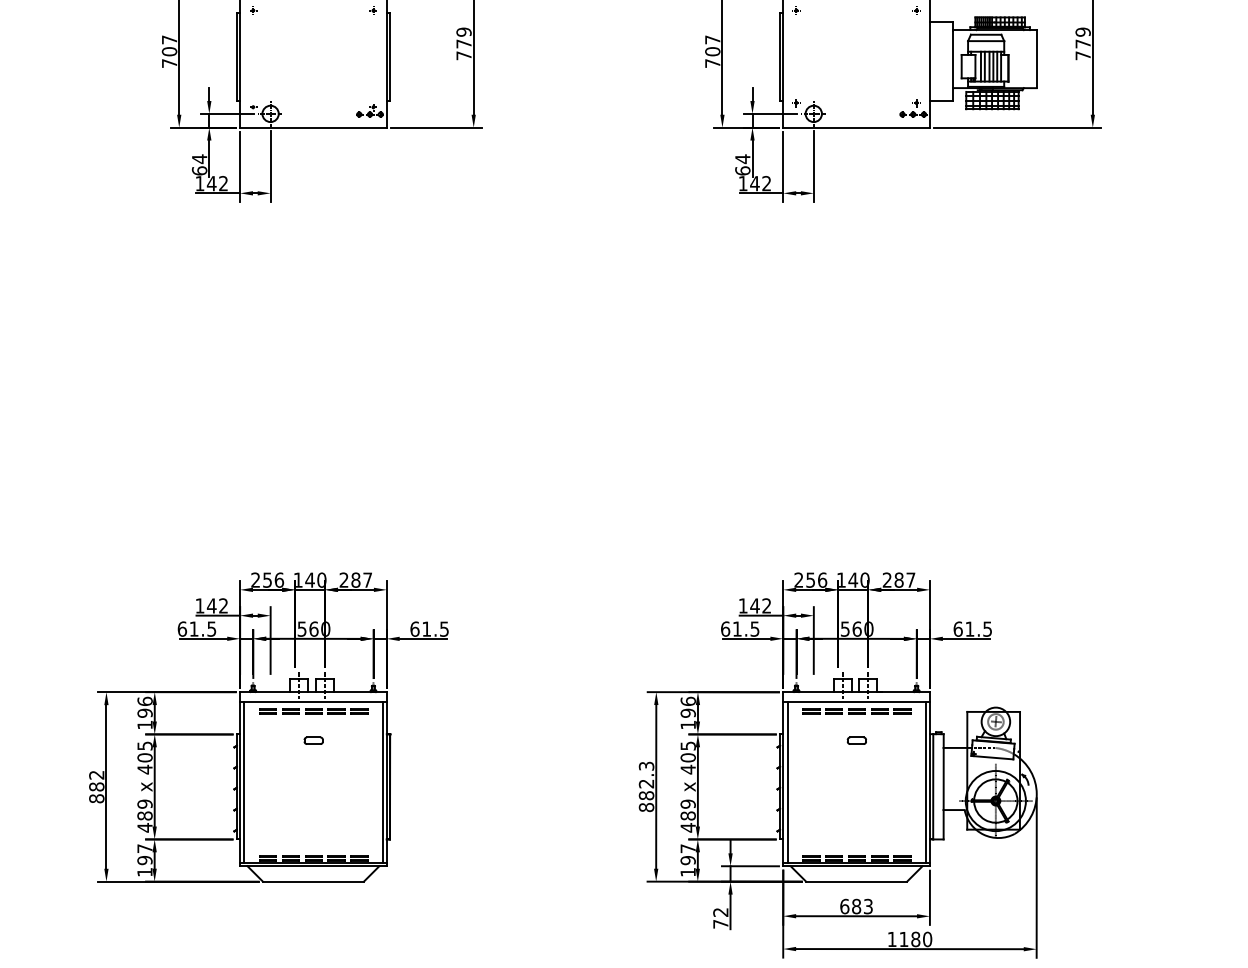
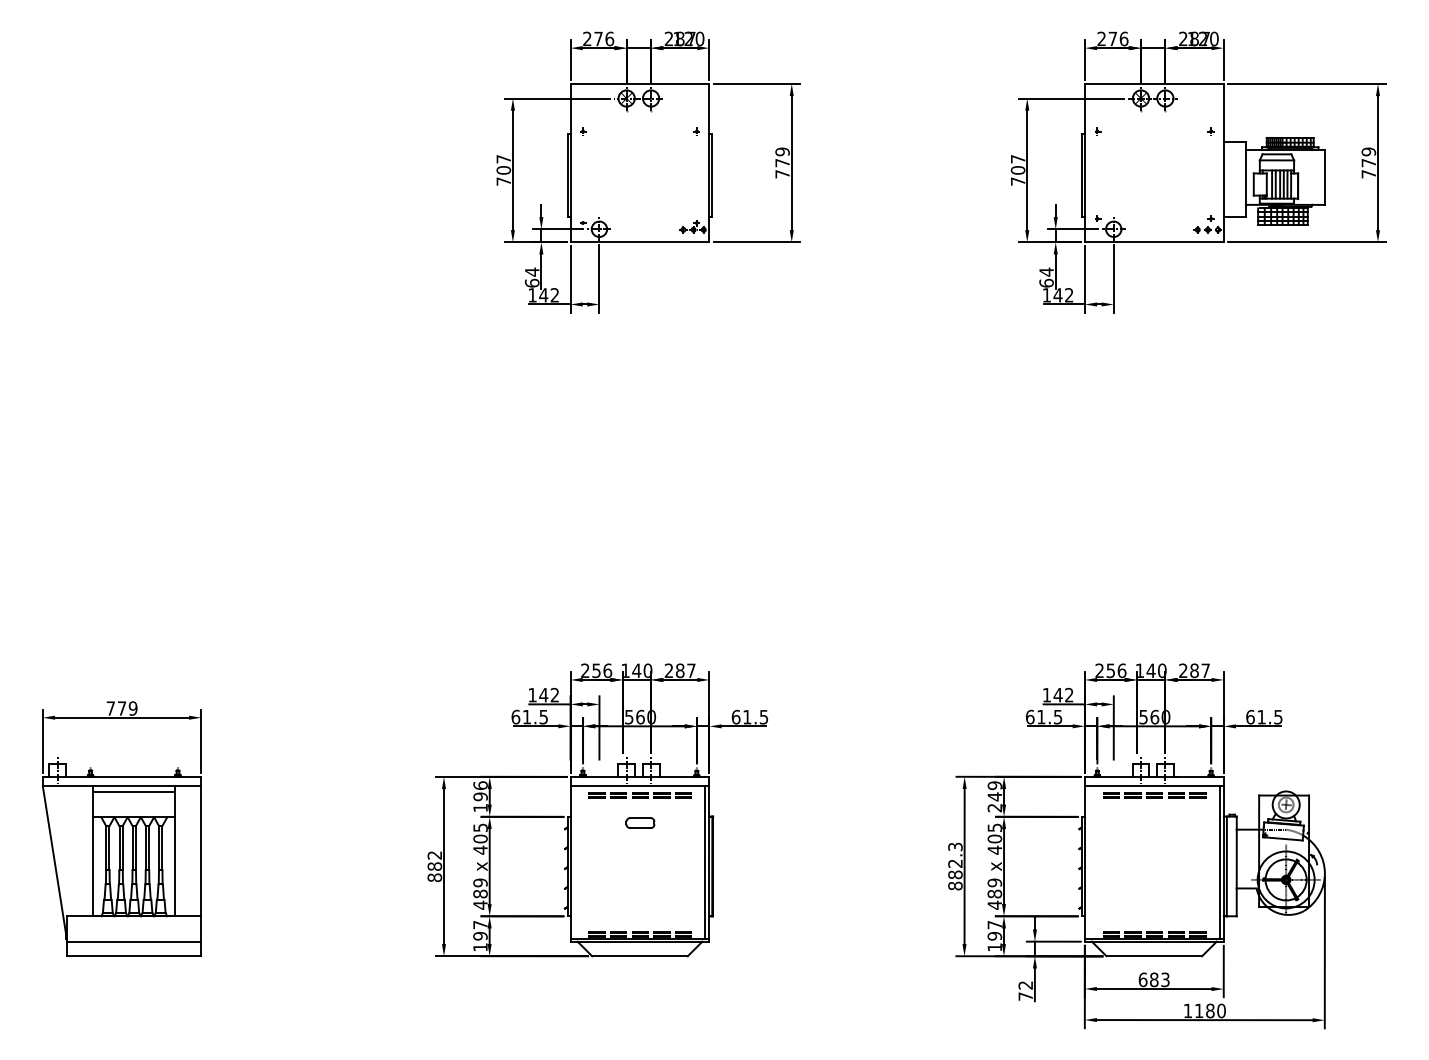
text: (687, 712) -> (994, 796), 196 -> 249
part: (312, 740) -> (639, 822), size x1.6
part: (856, 740) -> (1154, 822), removed
line: (244, 782) -> (574, 862), removed
line: (787, 782) -> (1088, 862), removed

